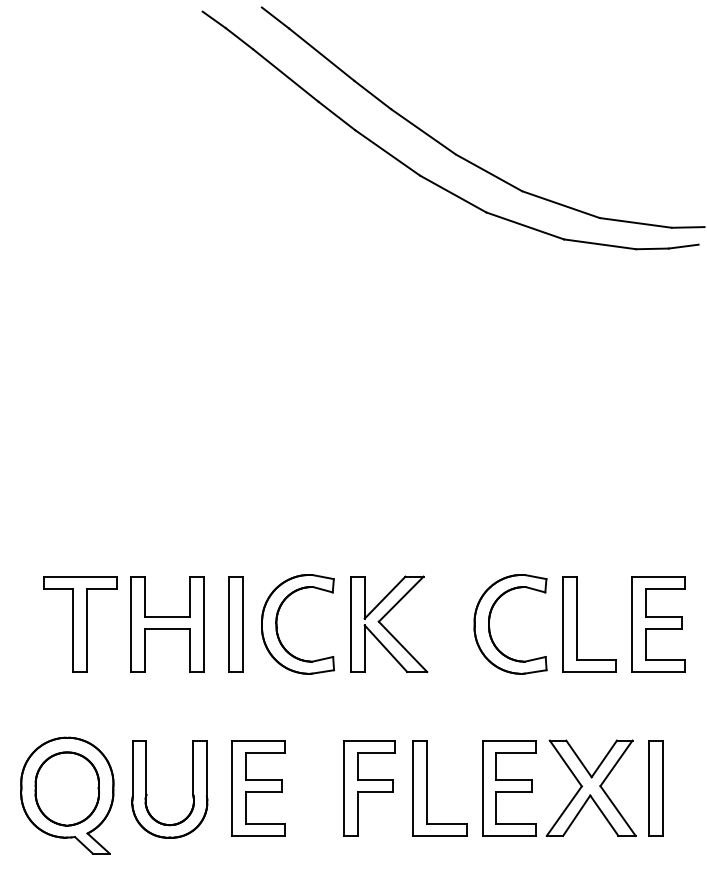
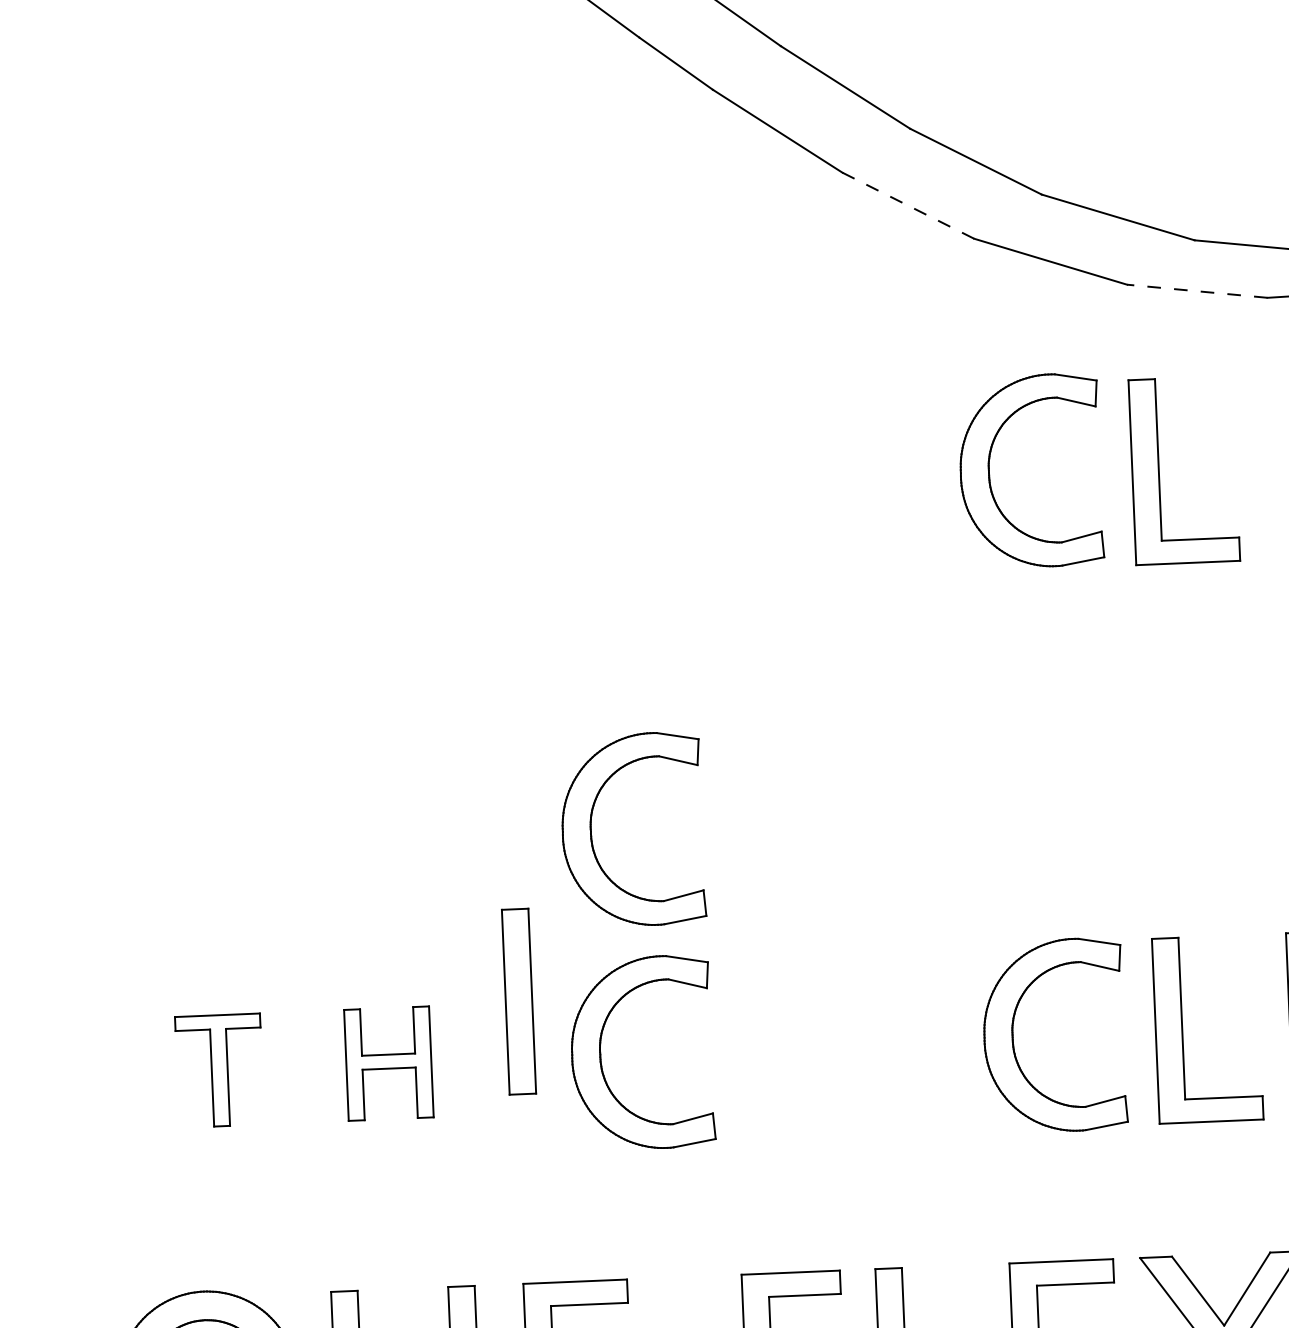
line: (453, 194) -> (908, 206), solid -> dashed
line: (599, 244) -> (1196, 291), solid -> dashed
part: (490, 336) -> (992, 478), added
part: (577, 336) -> (1160, 471), added
part: (277, 509) -> (592, 831), added
part: (389, 623) -> (819, 1043), removed
part: (80, 624) -> (220, 1070), size x0.6
part: (167, 624) -> (388, 1063), size x0.6
part: (235, 624) -> (518, 1002), moved

